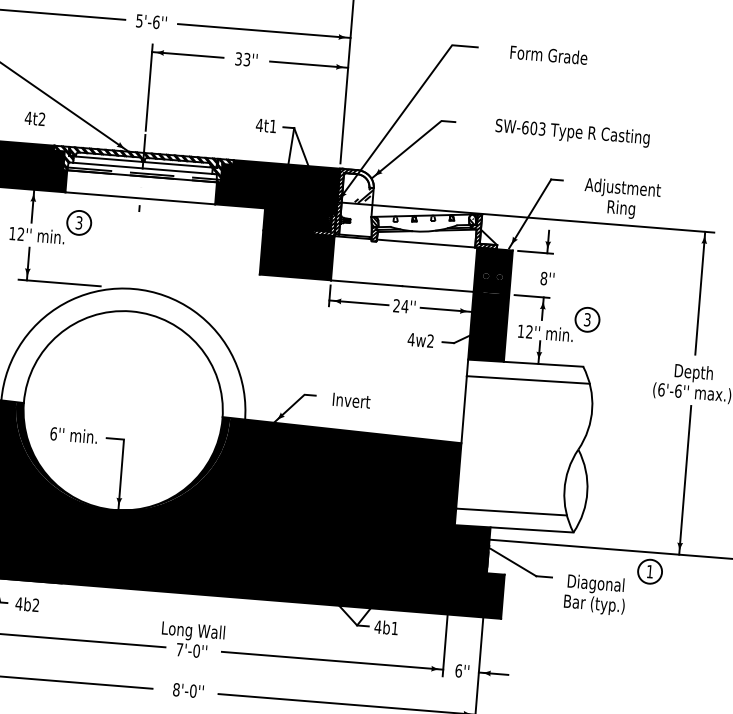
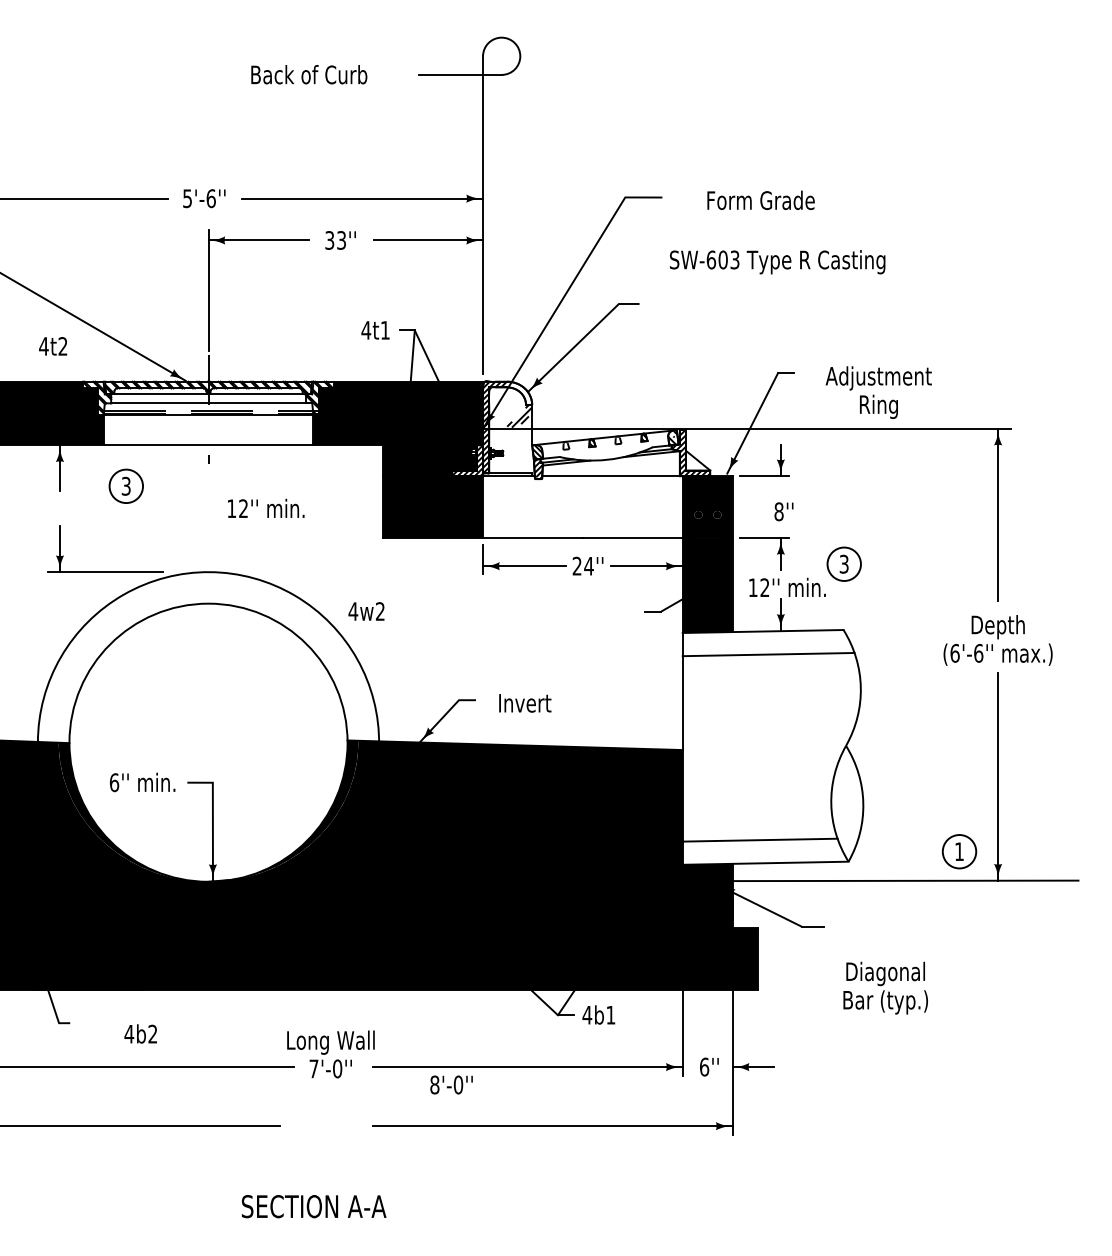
text: (572, 133) -> (777, 262), moved
text: (37, 234) -> (266, 507), moved
text: (420, 340) -> (366, 611), moved
part: (650, 571) -> (959, 851), moved
text: (595, 594) -> (885, 987), moved
text: (27, 604) -> (140, 1033), moved
text: (188, 690) -> (451, 1084), moved

